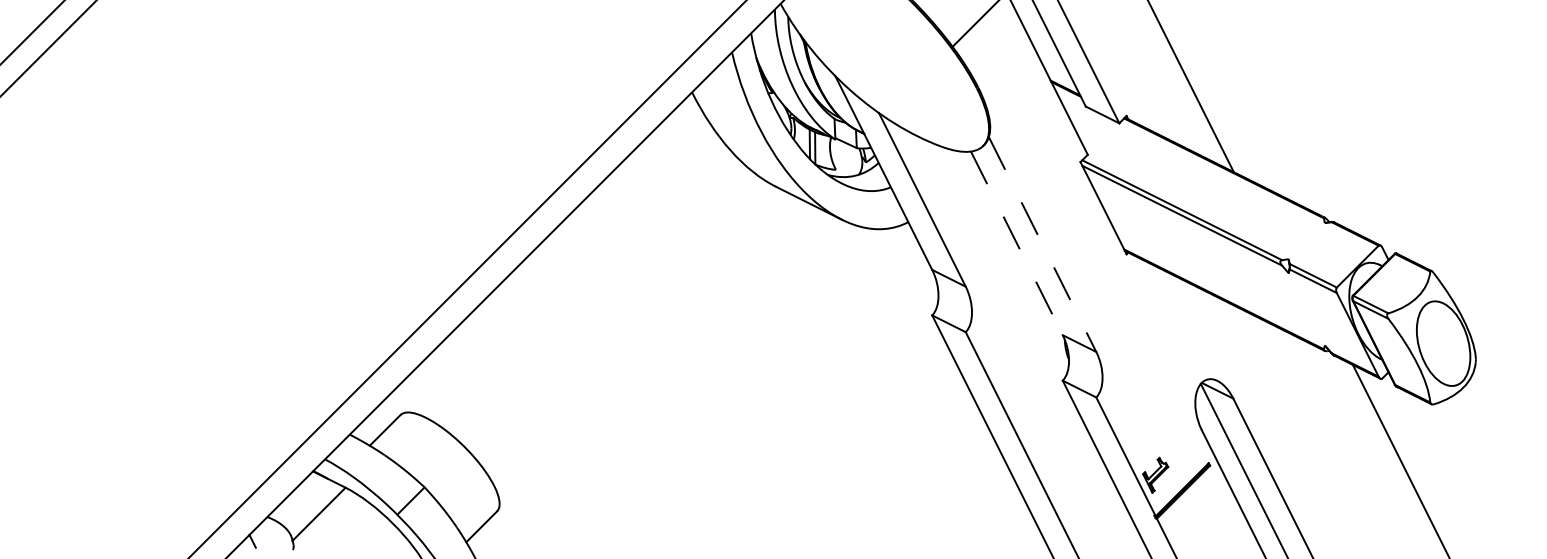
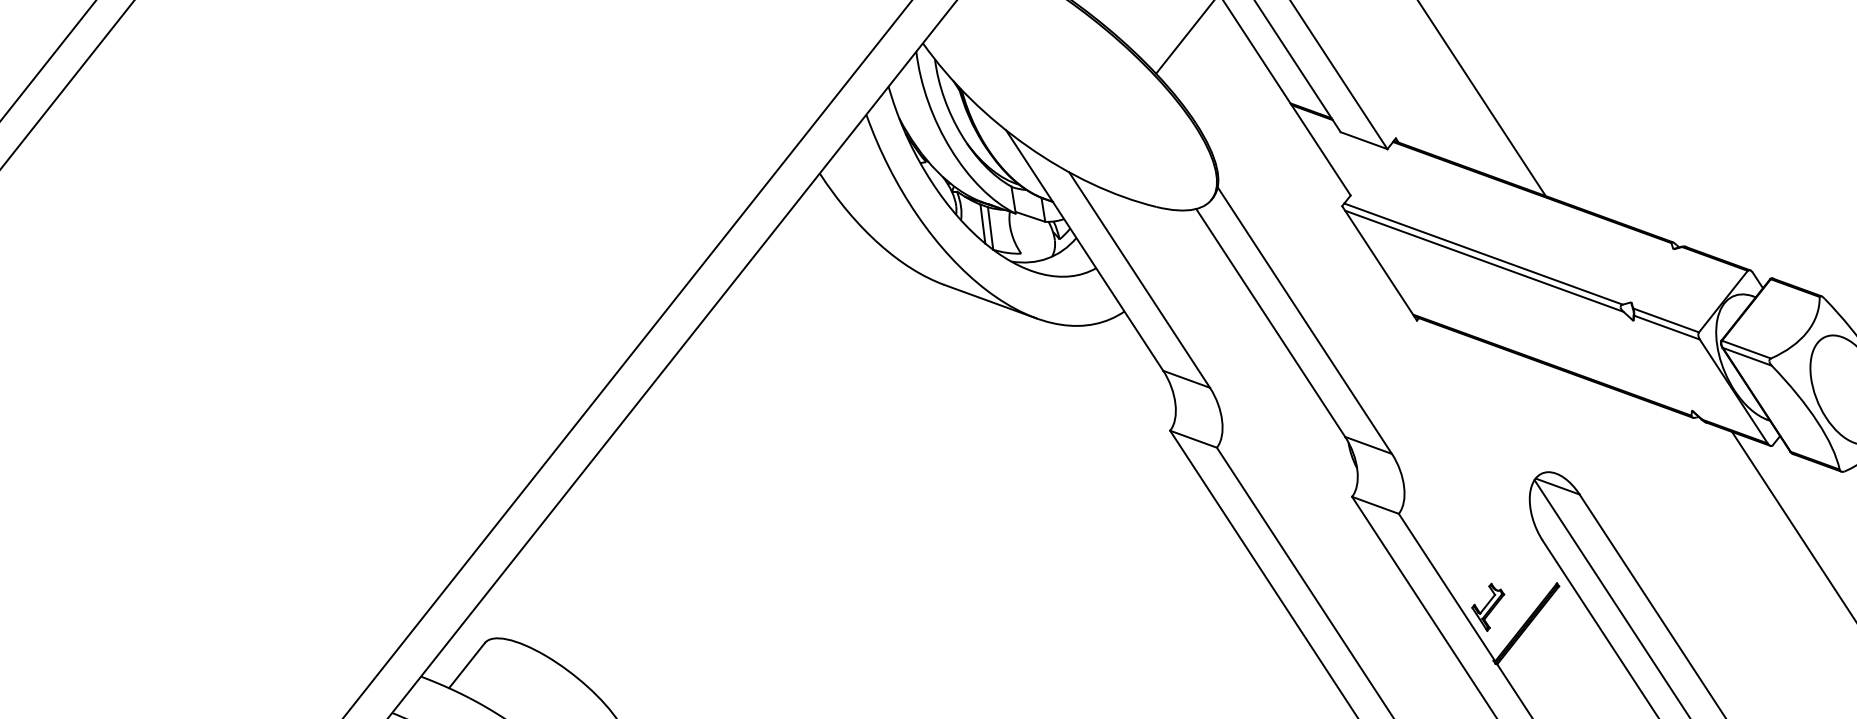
line: (1016, 243) -> (1270, 323), dashed -> solid
line: (1042, 245) -> (1304, 321), dashed -> solid

